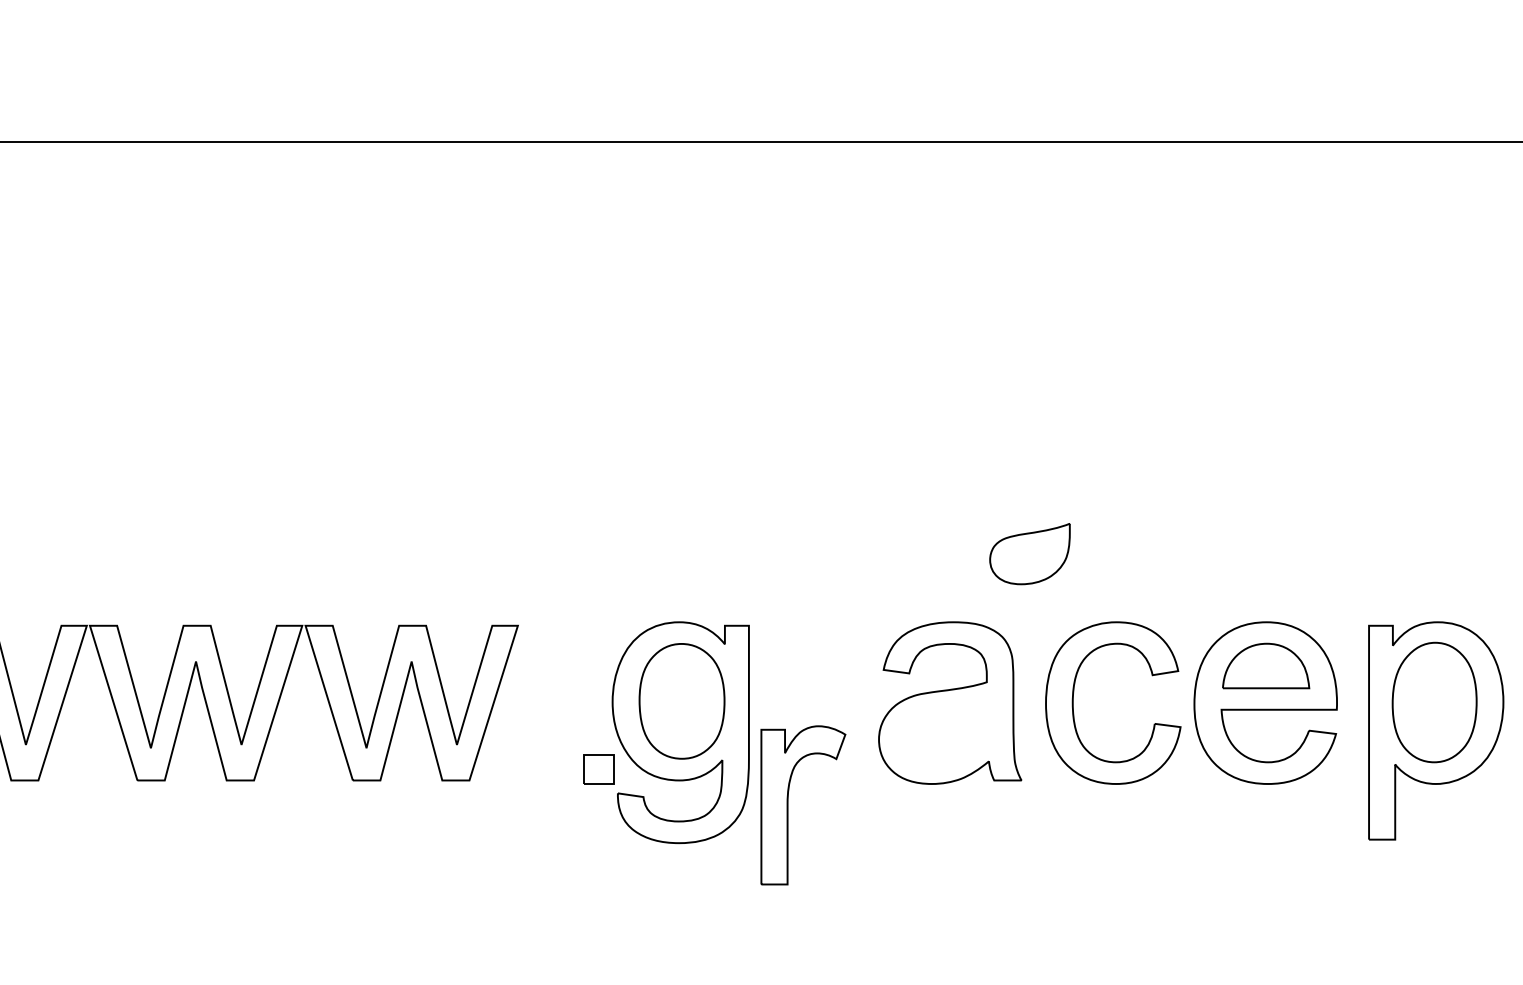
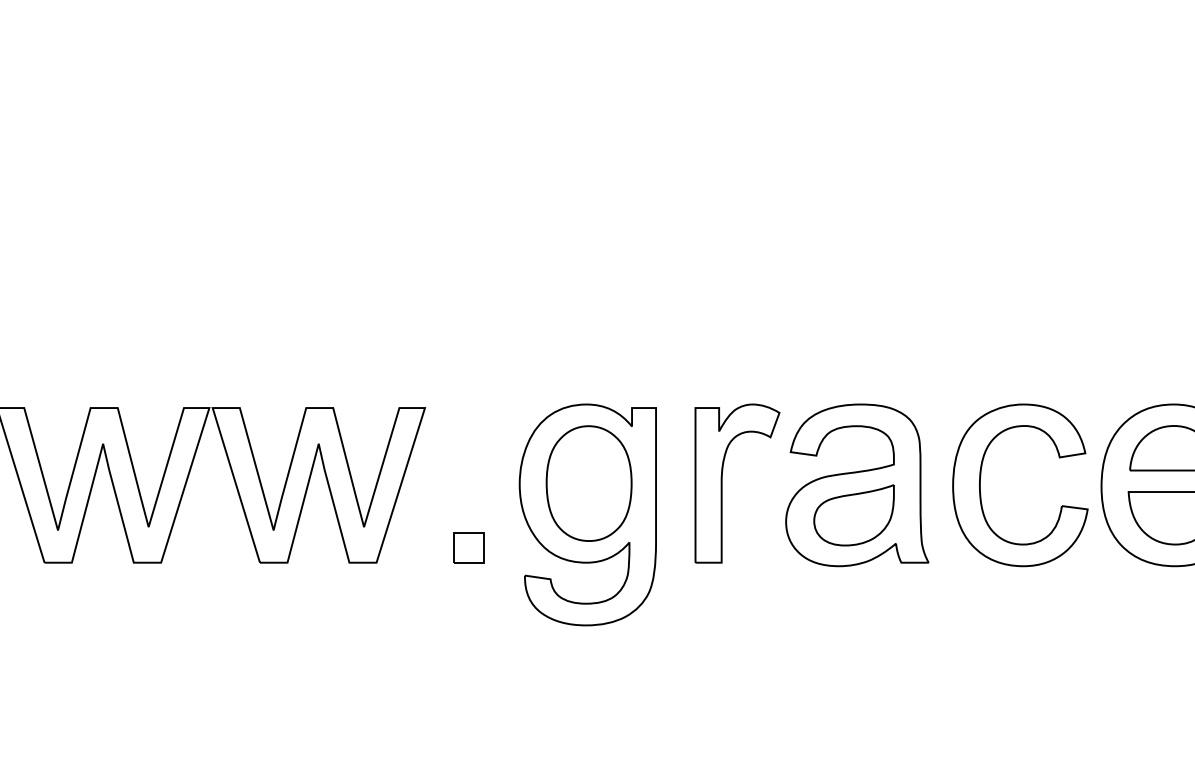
part: (1029, 554) -> (853, 515), moved
part: (598, 769) -> (468, 547), moved
part: (788, 805) -> (722, 483), moved

